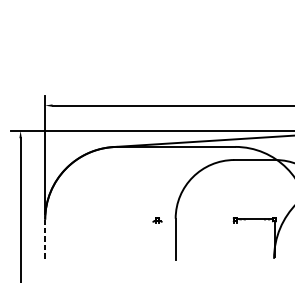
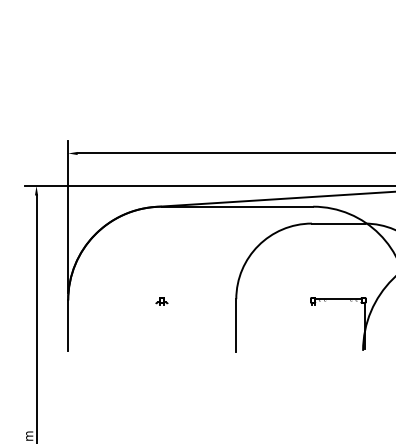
part: (157, 220) -> (161, 301), moved
line: (45, 239) -> (68, 325), dashed -> solid

